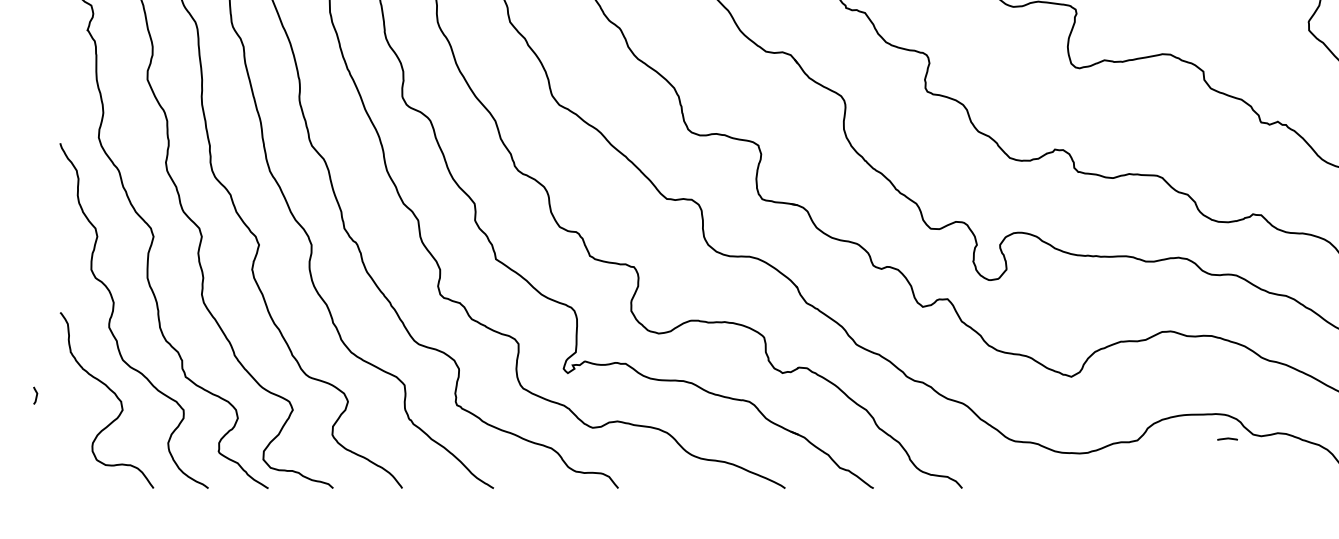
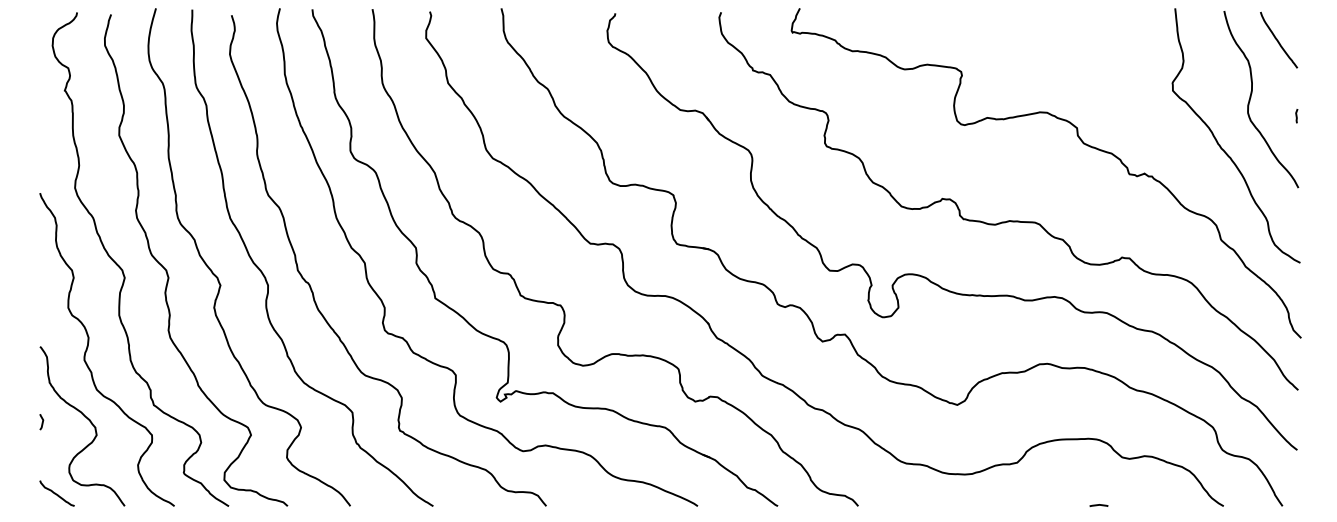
line: (35, 396) -> (41, 422), moved
line: (1227, 439) -> (1098, 505), moved
curve: (78, 474) -> (56, 493), added

